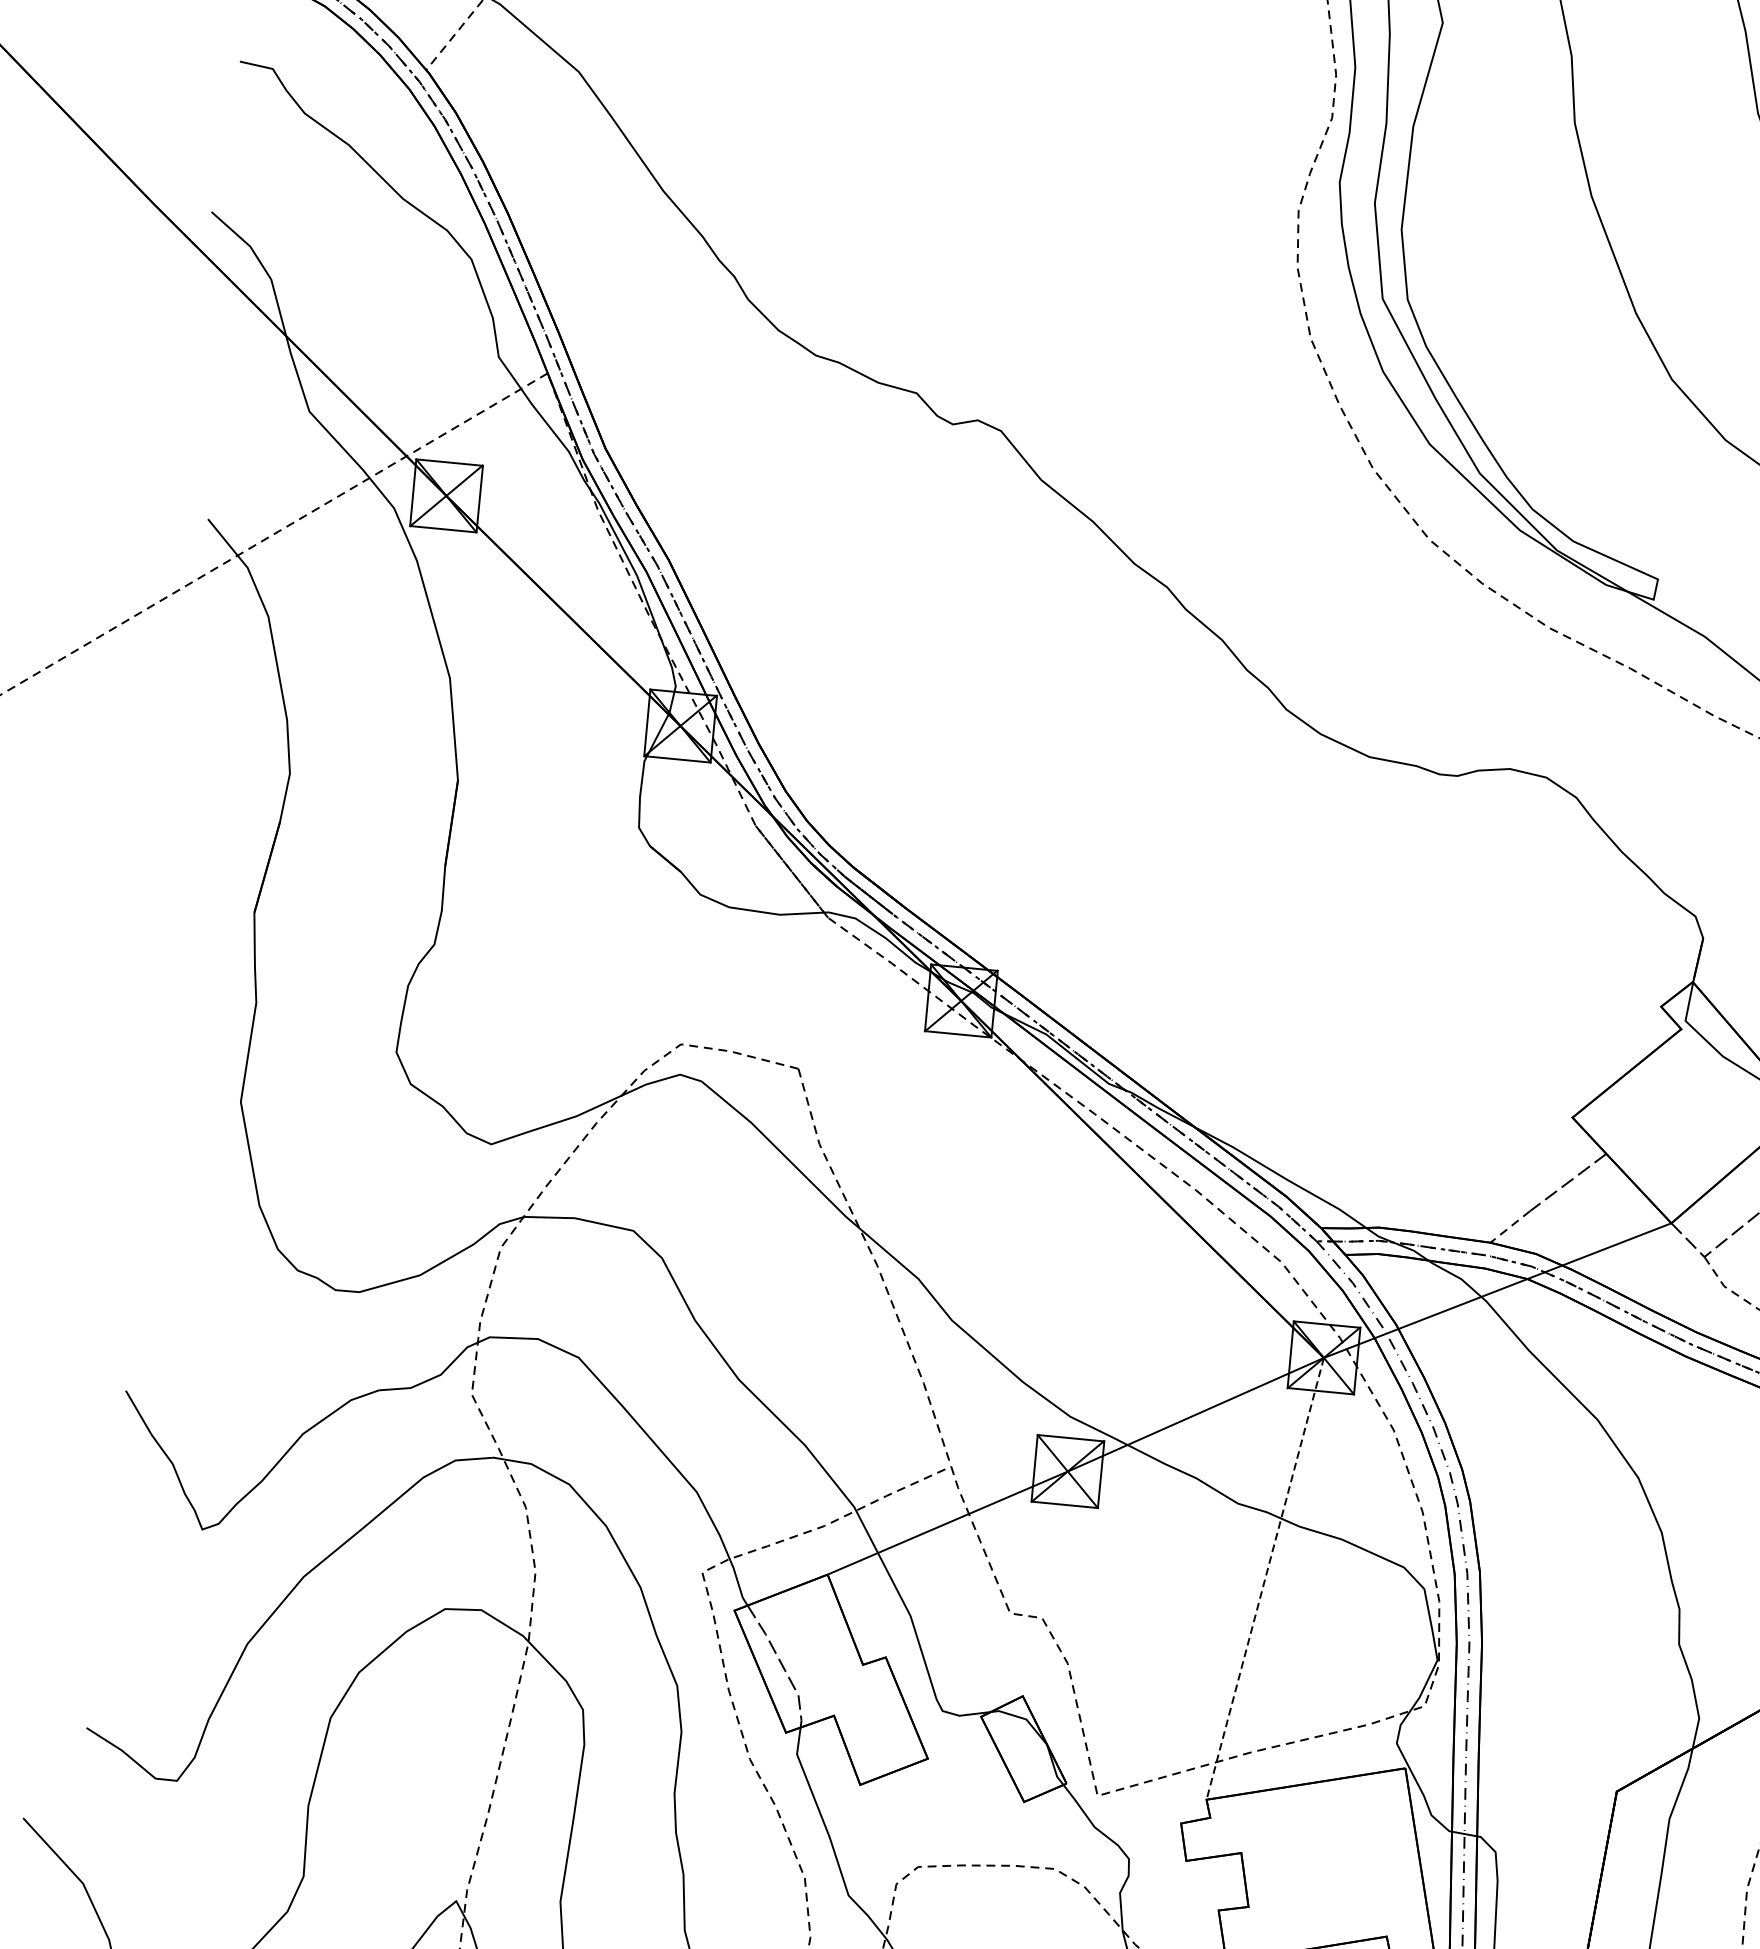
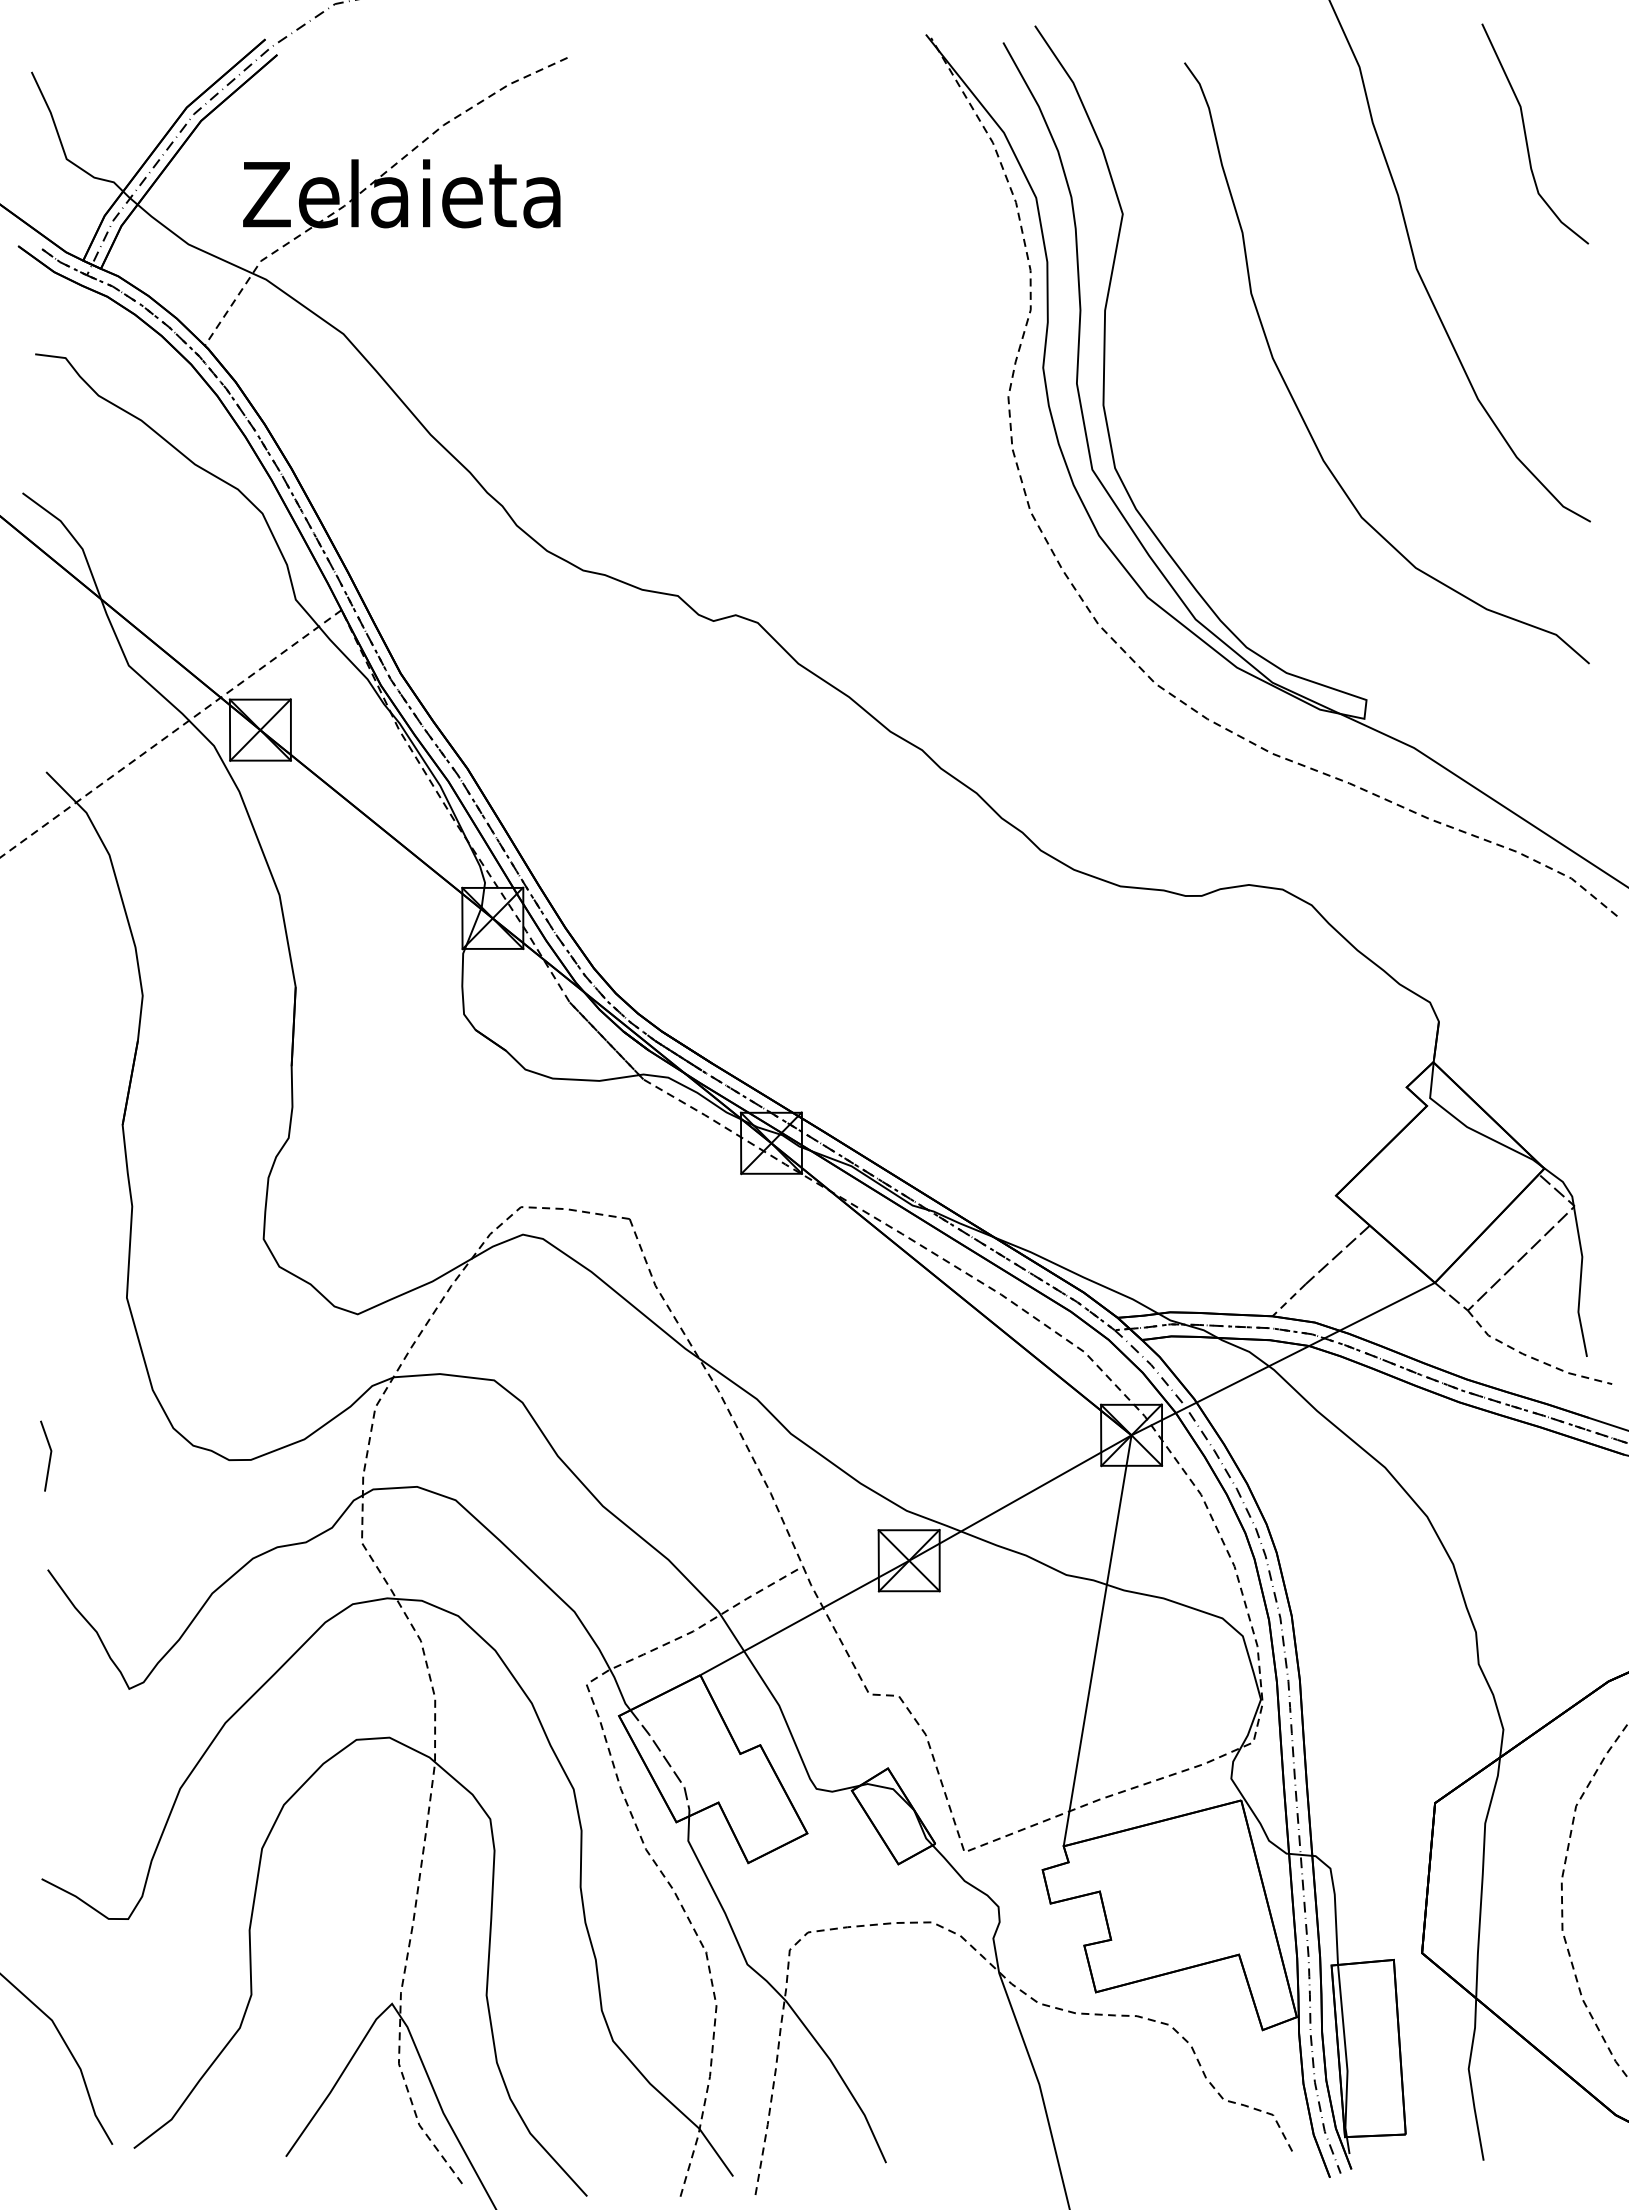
line: (139, 1266) -> (49, 1455), added
line: (1265, 1579) -> (1097, 1641), dashed -> solid

